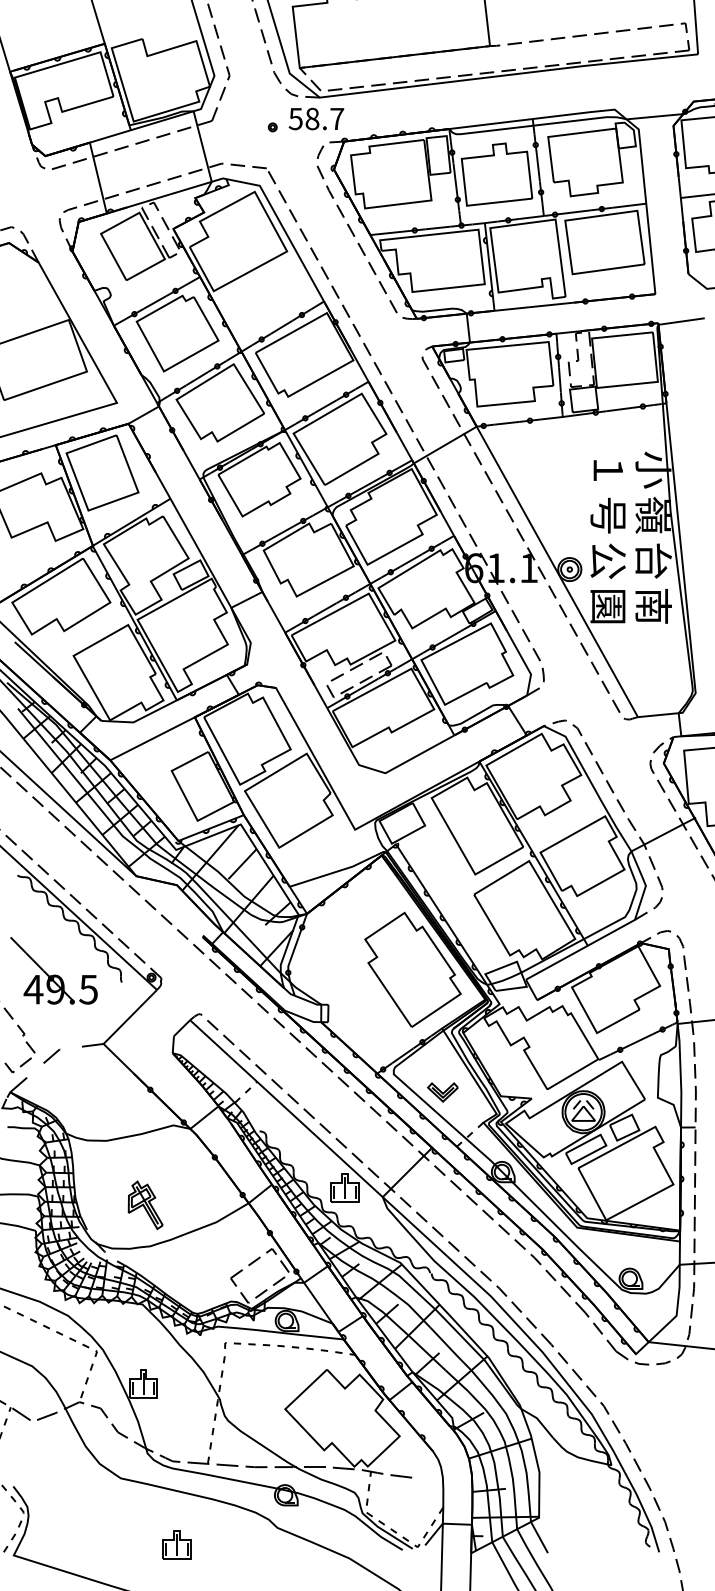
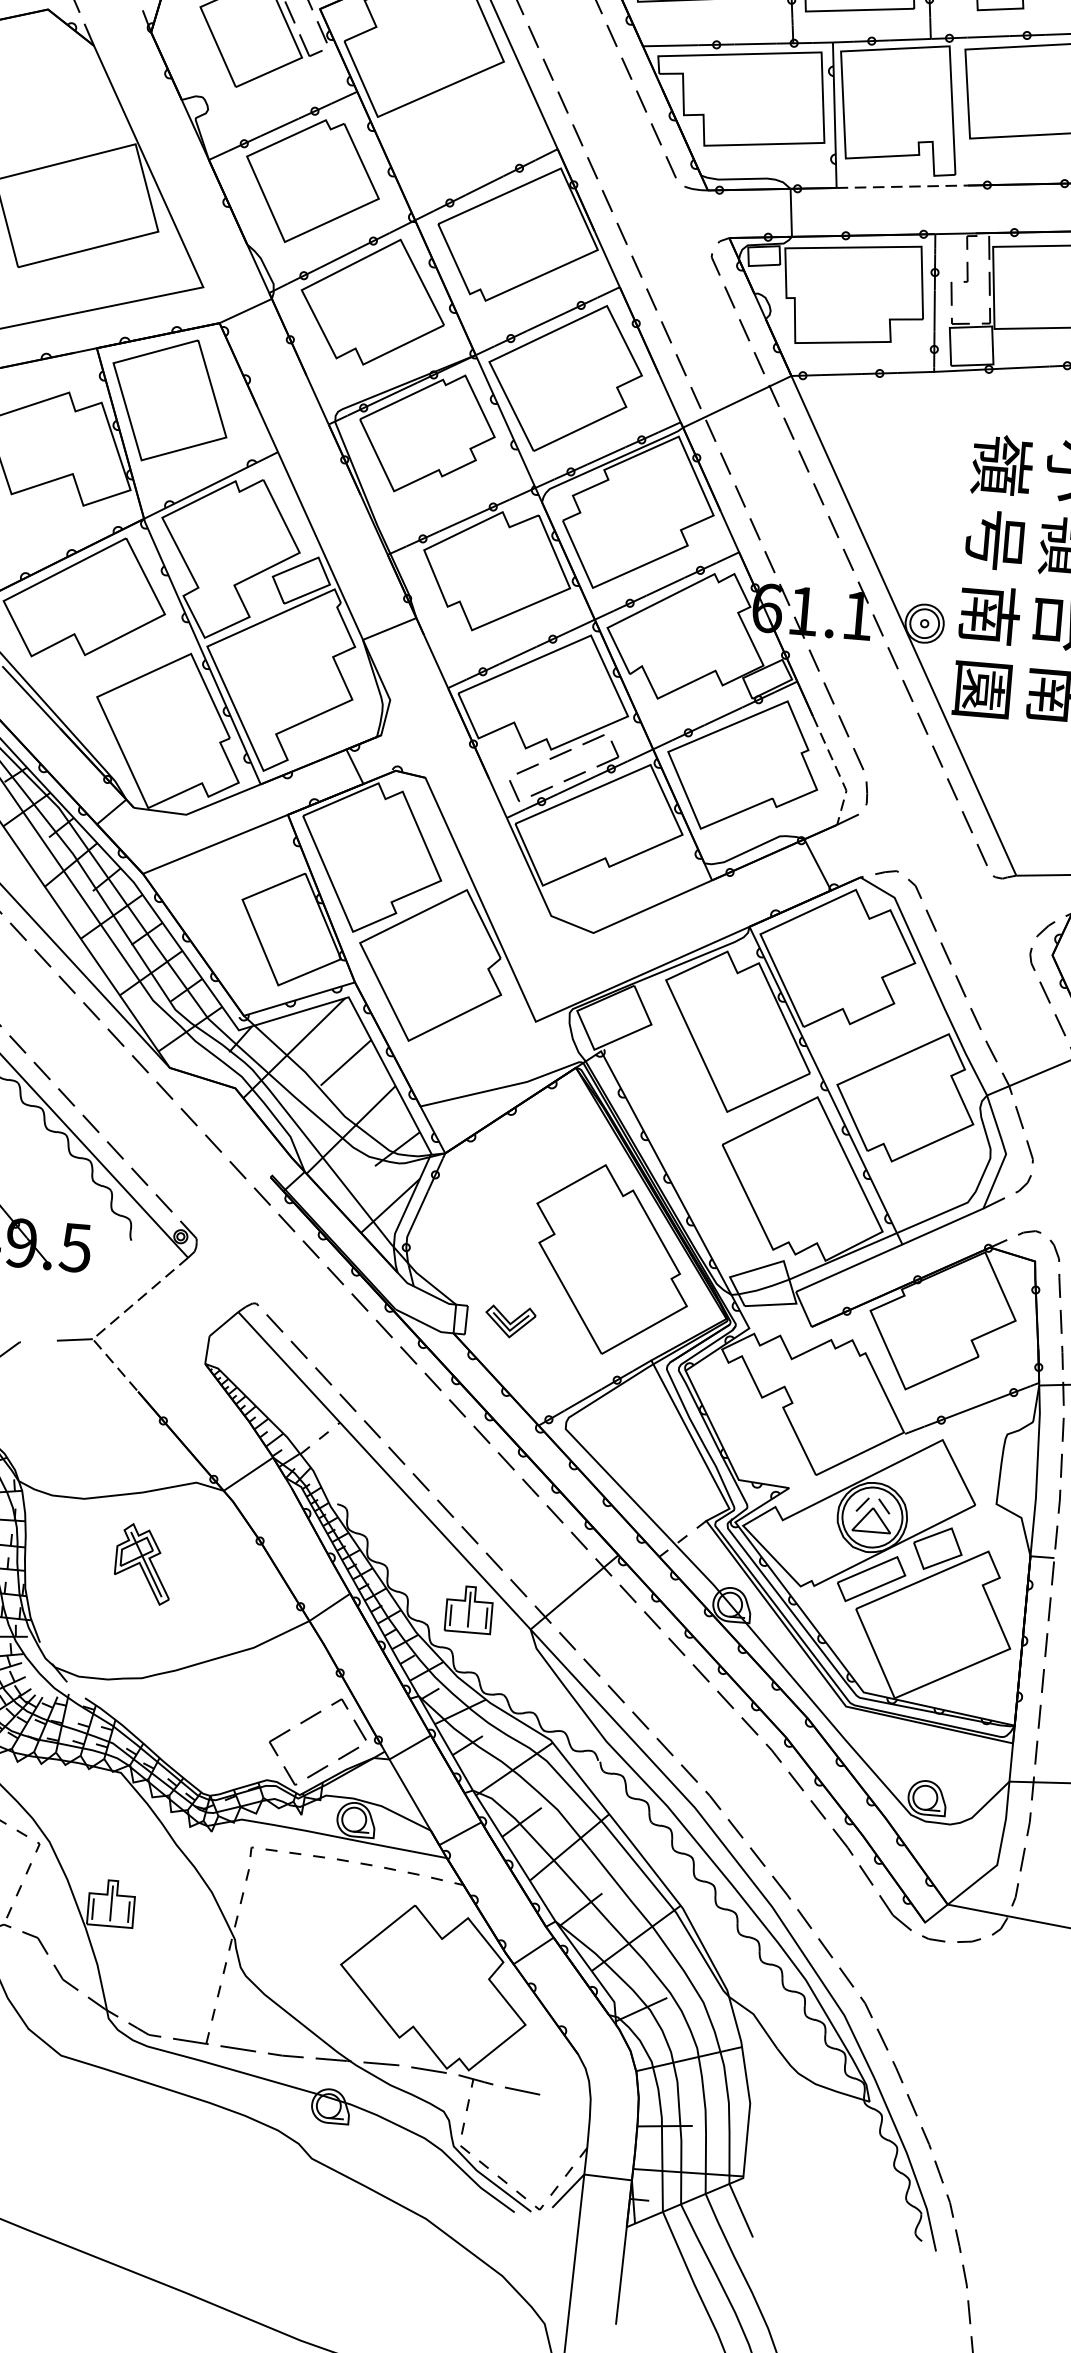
line: (534, 306) -> (902, 186), solid -> dashed
text: (608, 469) -> (1002, 464), １ -> 嶺
text: (608, 561) -> (989, 615), 公 -> 南
line: (524, 663) -> (837, 771), solid -> dashed
line: (114, 1032) -> (112, 1321), solid -> dashed
part: (442, 1092) -> (509, 1322), moved
part: (145, 1205) -> (143, 1564), moved
part: (176, 1544) -> (143, 2172), removed

